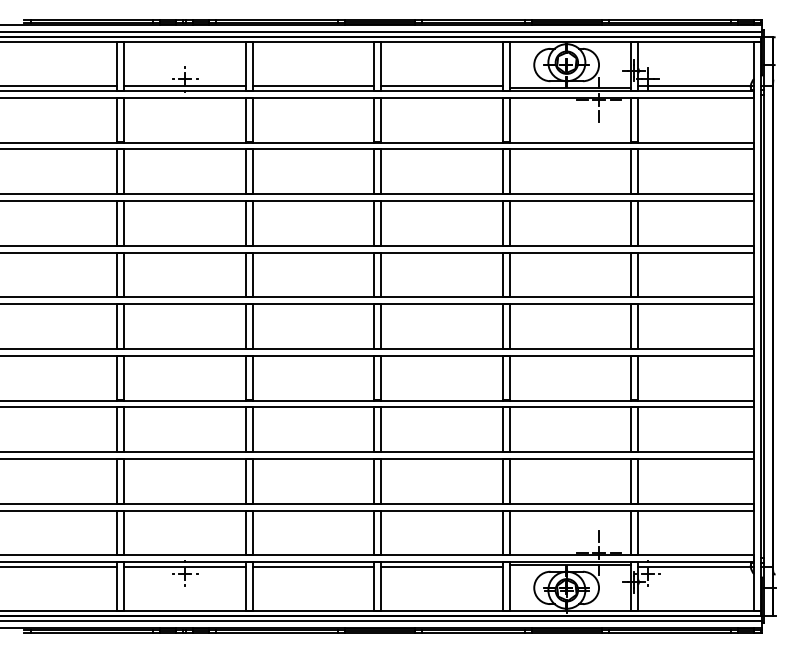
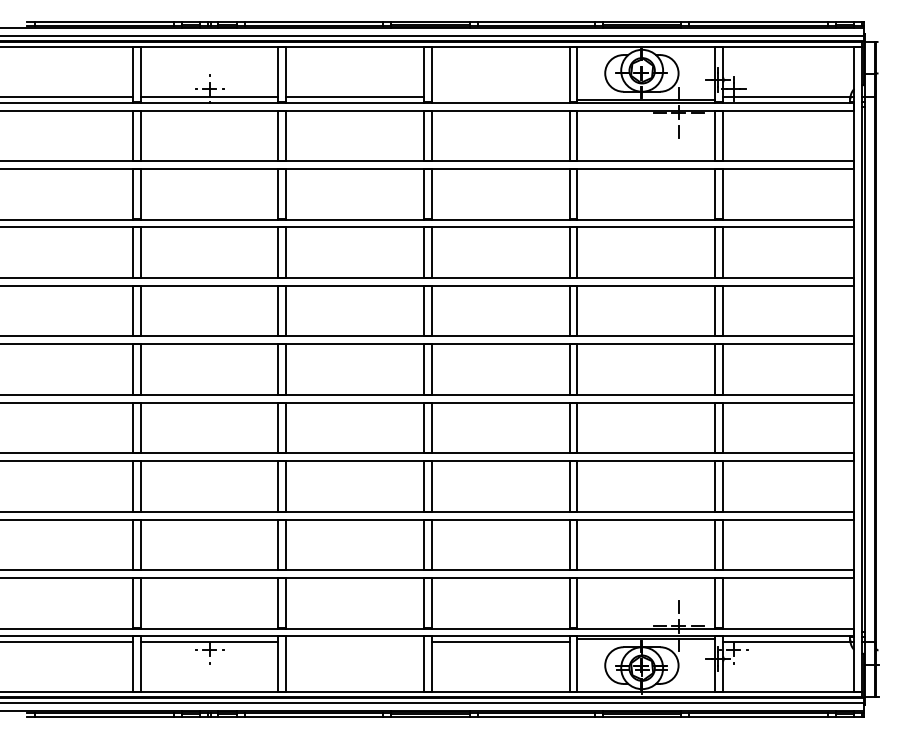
line: (441, 86) -> (500, 97), removed
line: (313, 566) -> (355, 641), removed

